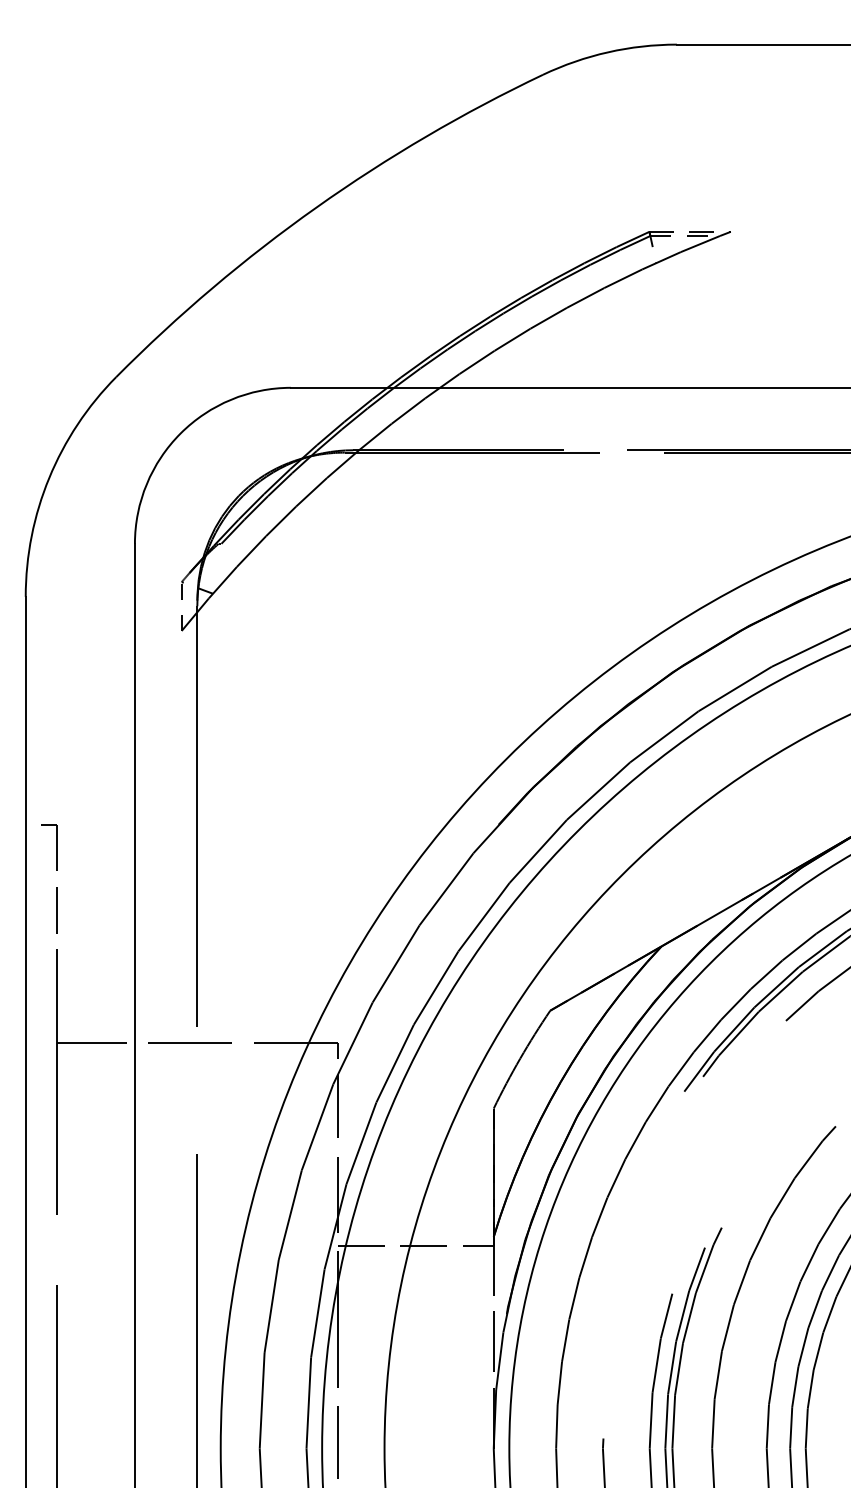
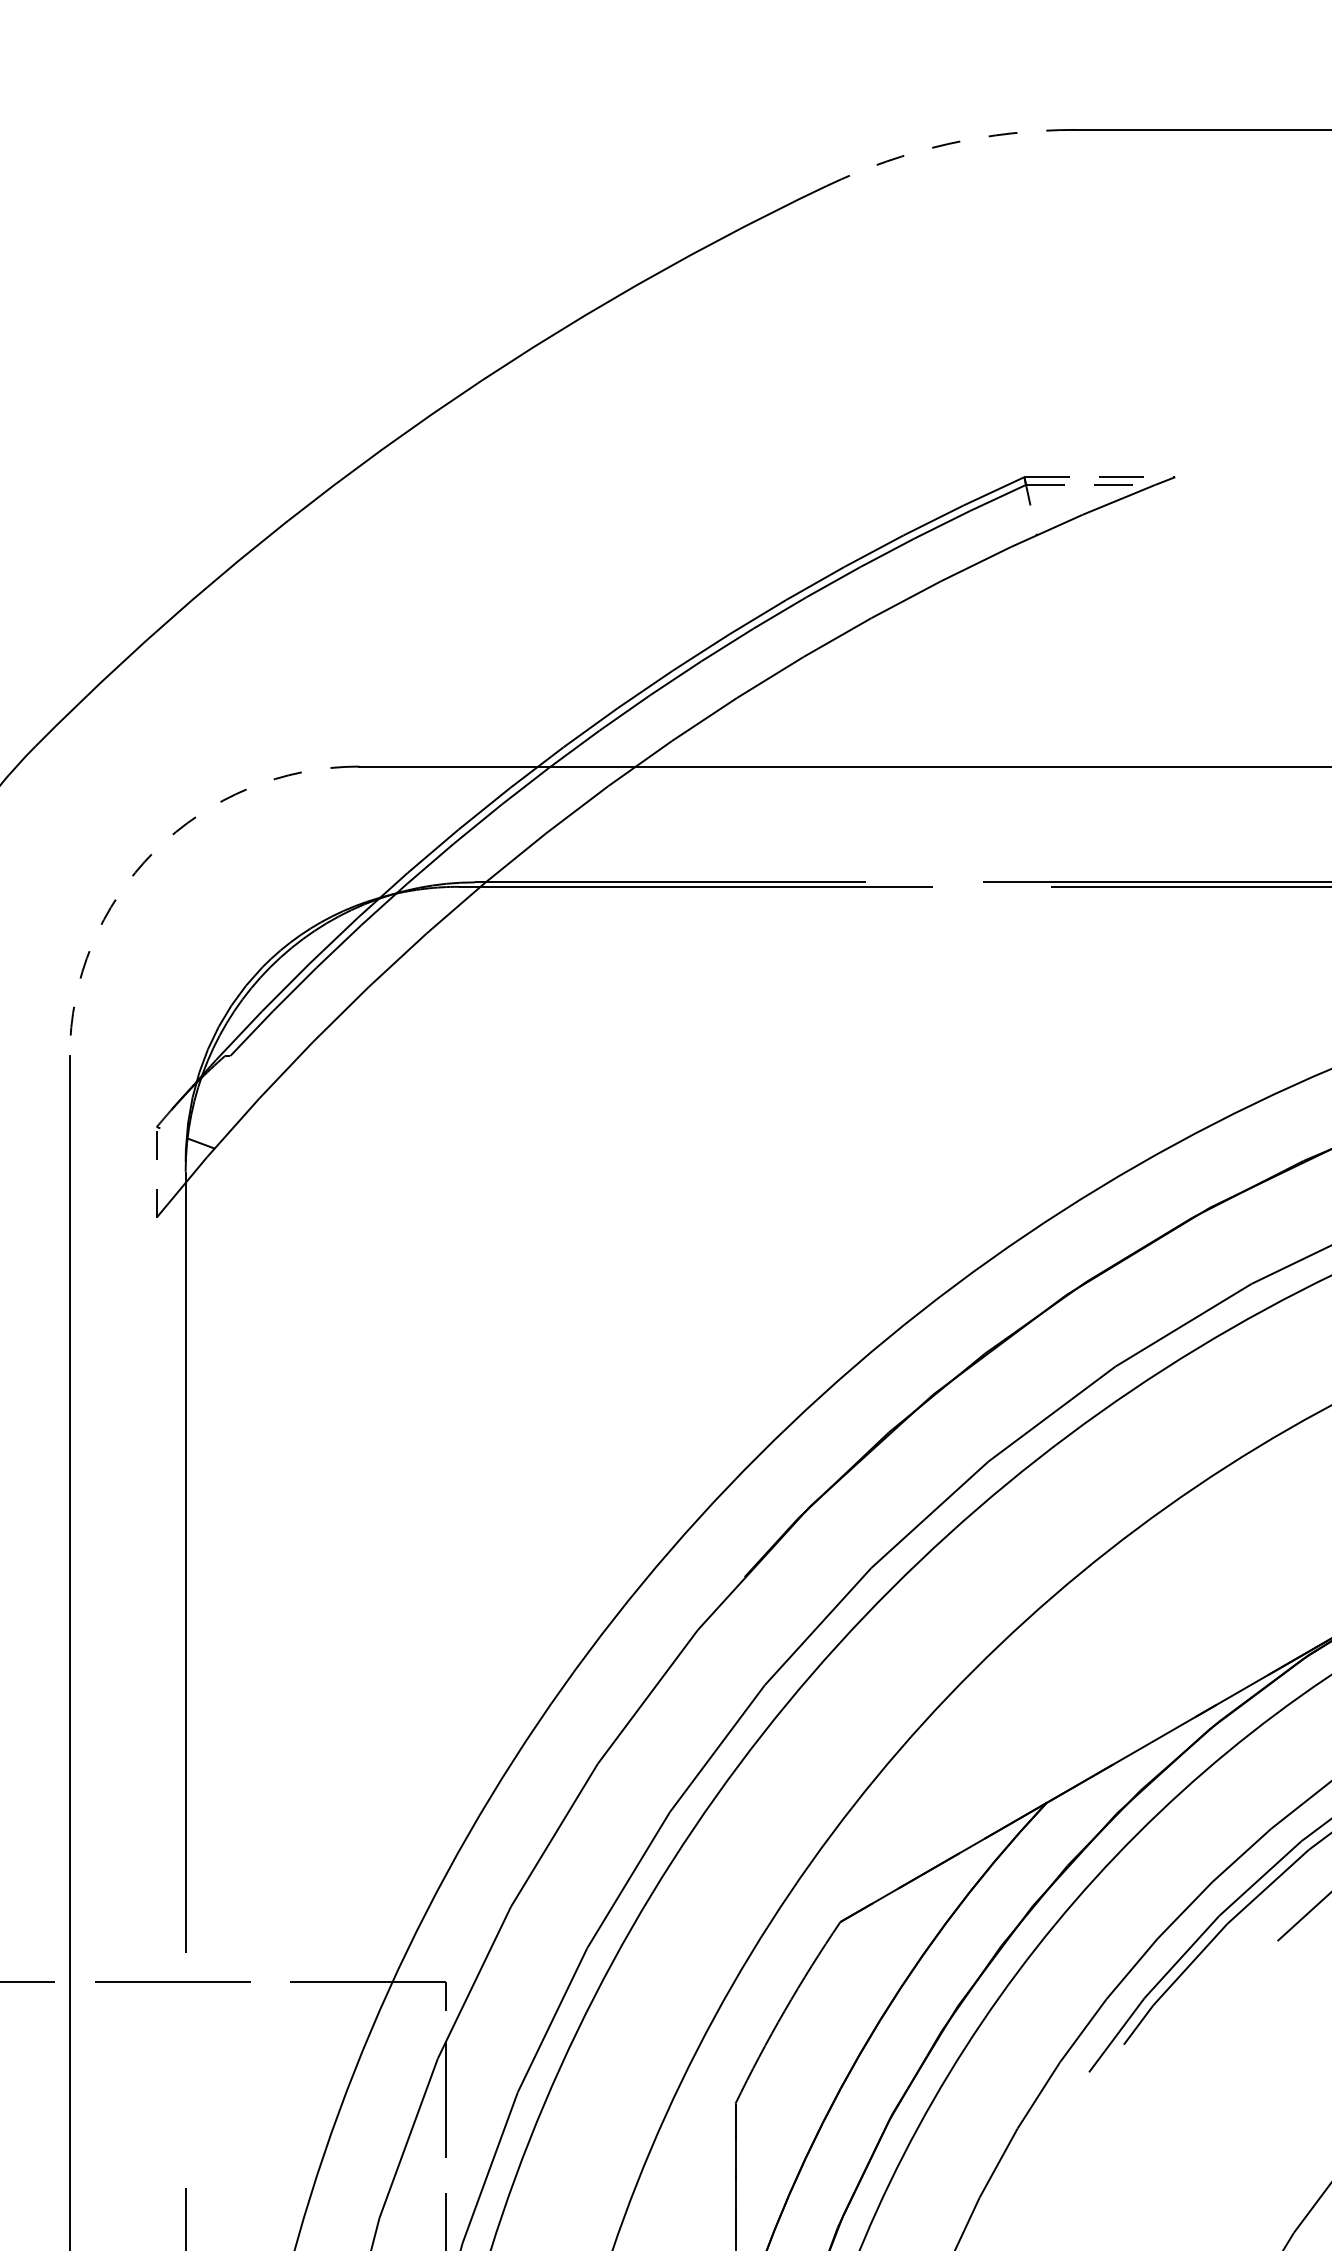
arc: (608, 52) -> (948, 144), solid -> dashed
arc: (180, 433) -> (154, 851), solid -> dashed

